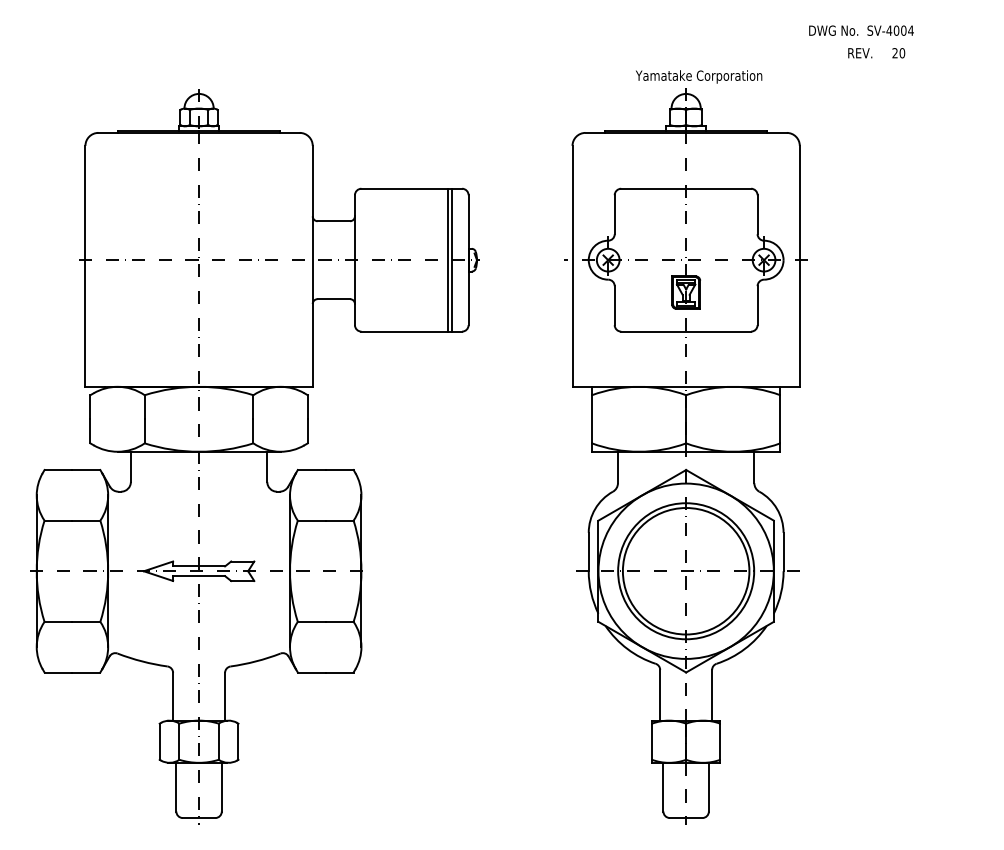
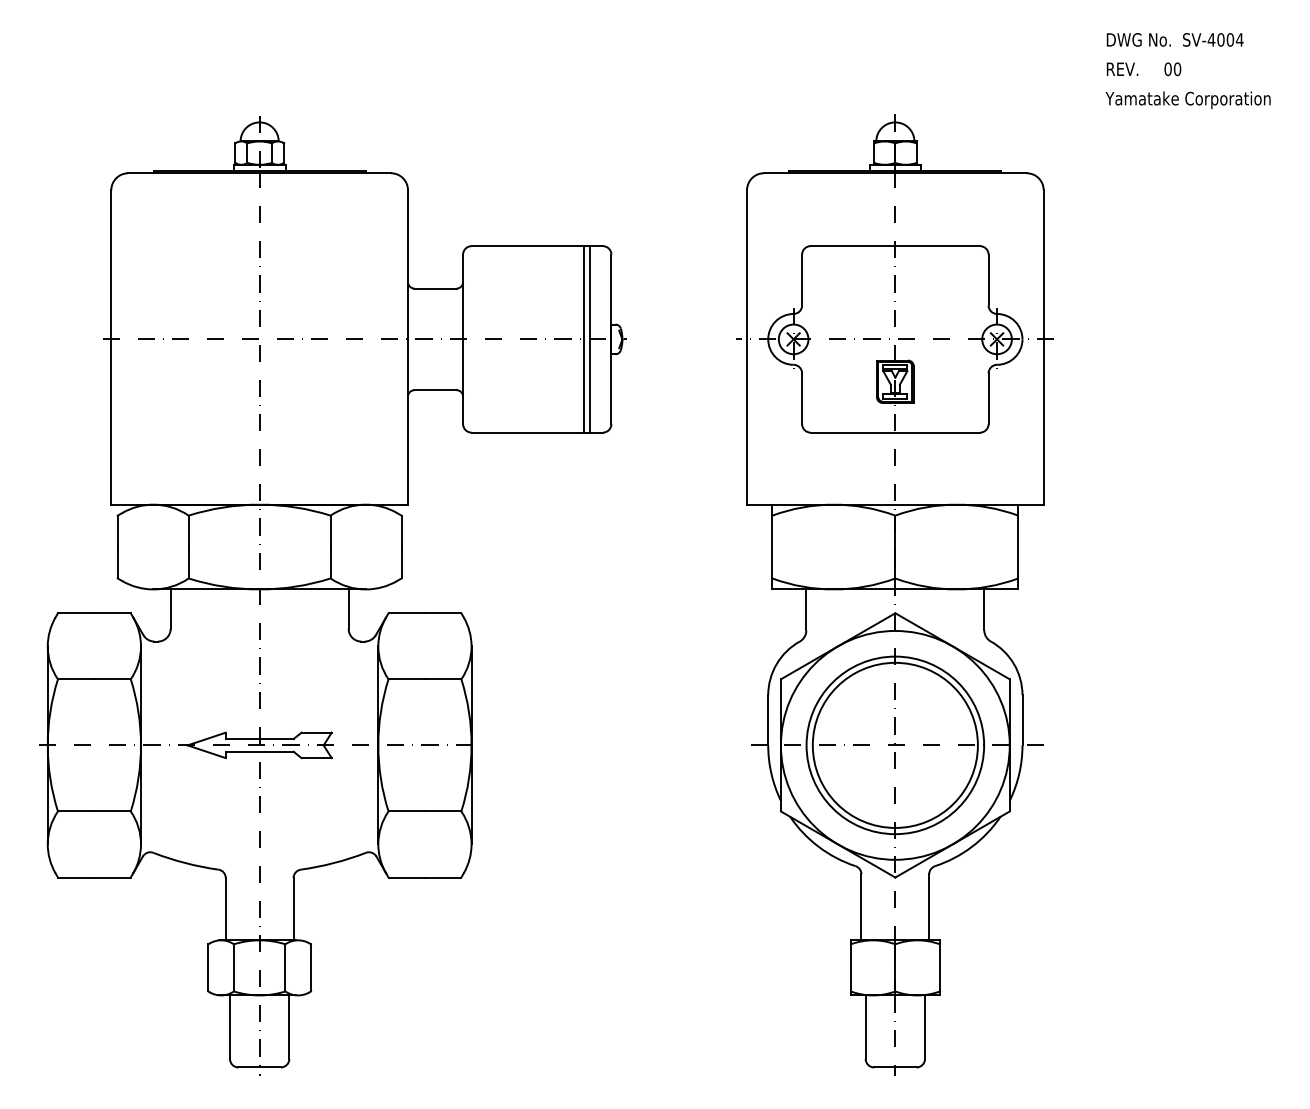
text: (860, 30) -> (1174, 39), moved
text: (894, 53) -> (1167, 69), 20 -> 00
text: (698, 76) -> (1187, 99), moved

